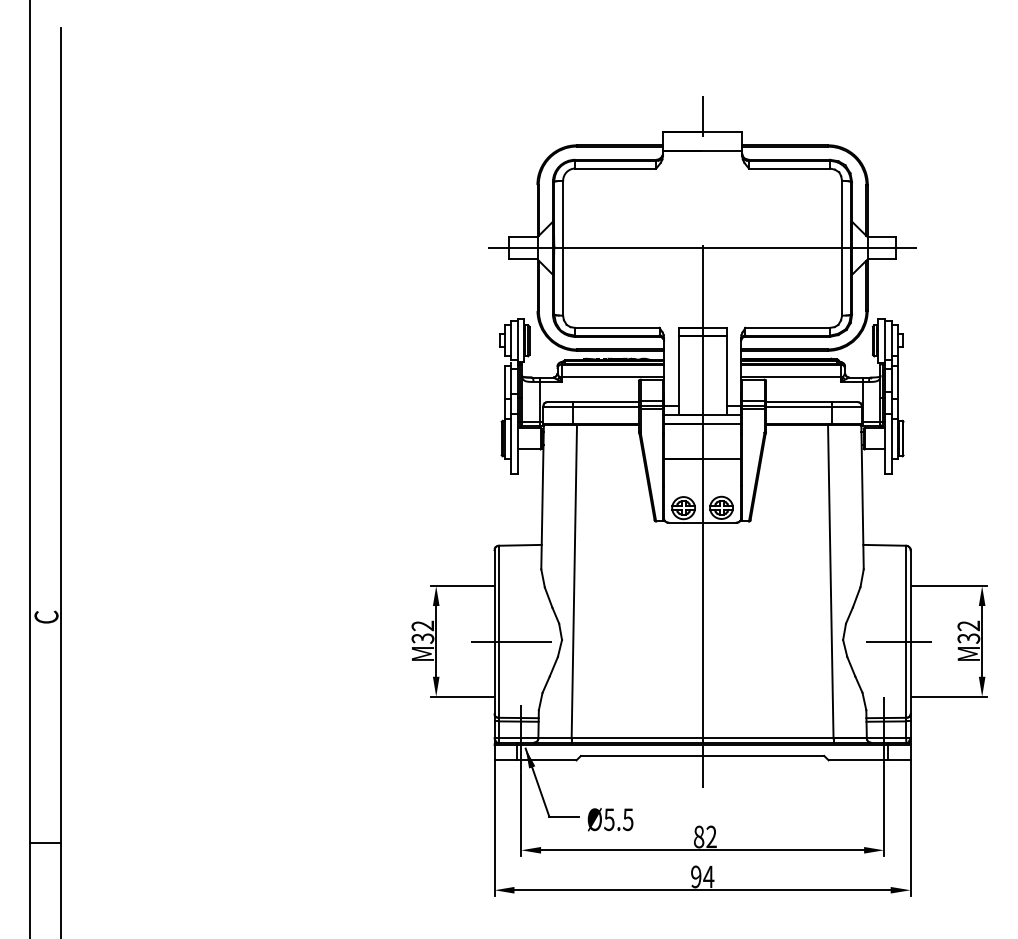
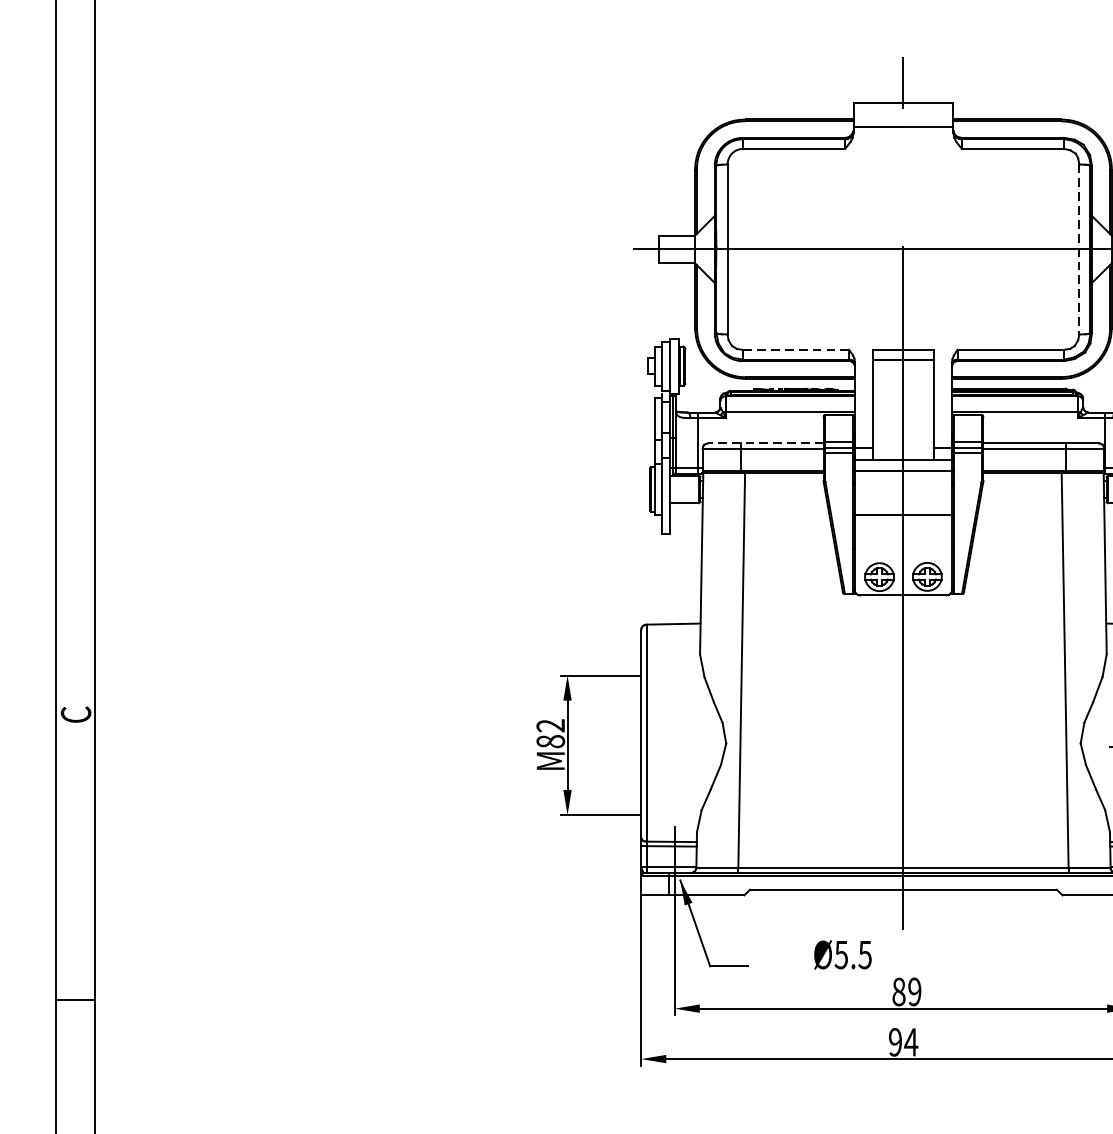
line: (842, 248) -> (1079, 249), solid -> dashed
line: (616, 327) -> (794, 349), solid -> dashed
line: (593, 402) -> (765, 443), solid -> dashed
text: (422, 638) -> (550, 741), M32 -> M82
line: (511, 642) -> (662, 746), removed
text: (610, 819) -> (842, 954), moved
text: (711, 837) -> (914, 992), 82 -> 89

